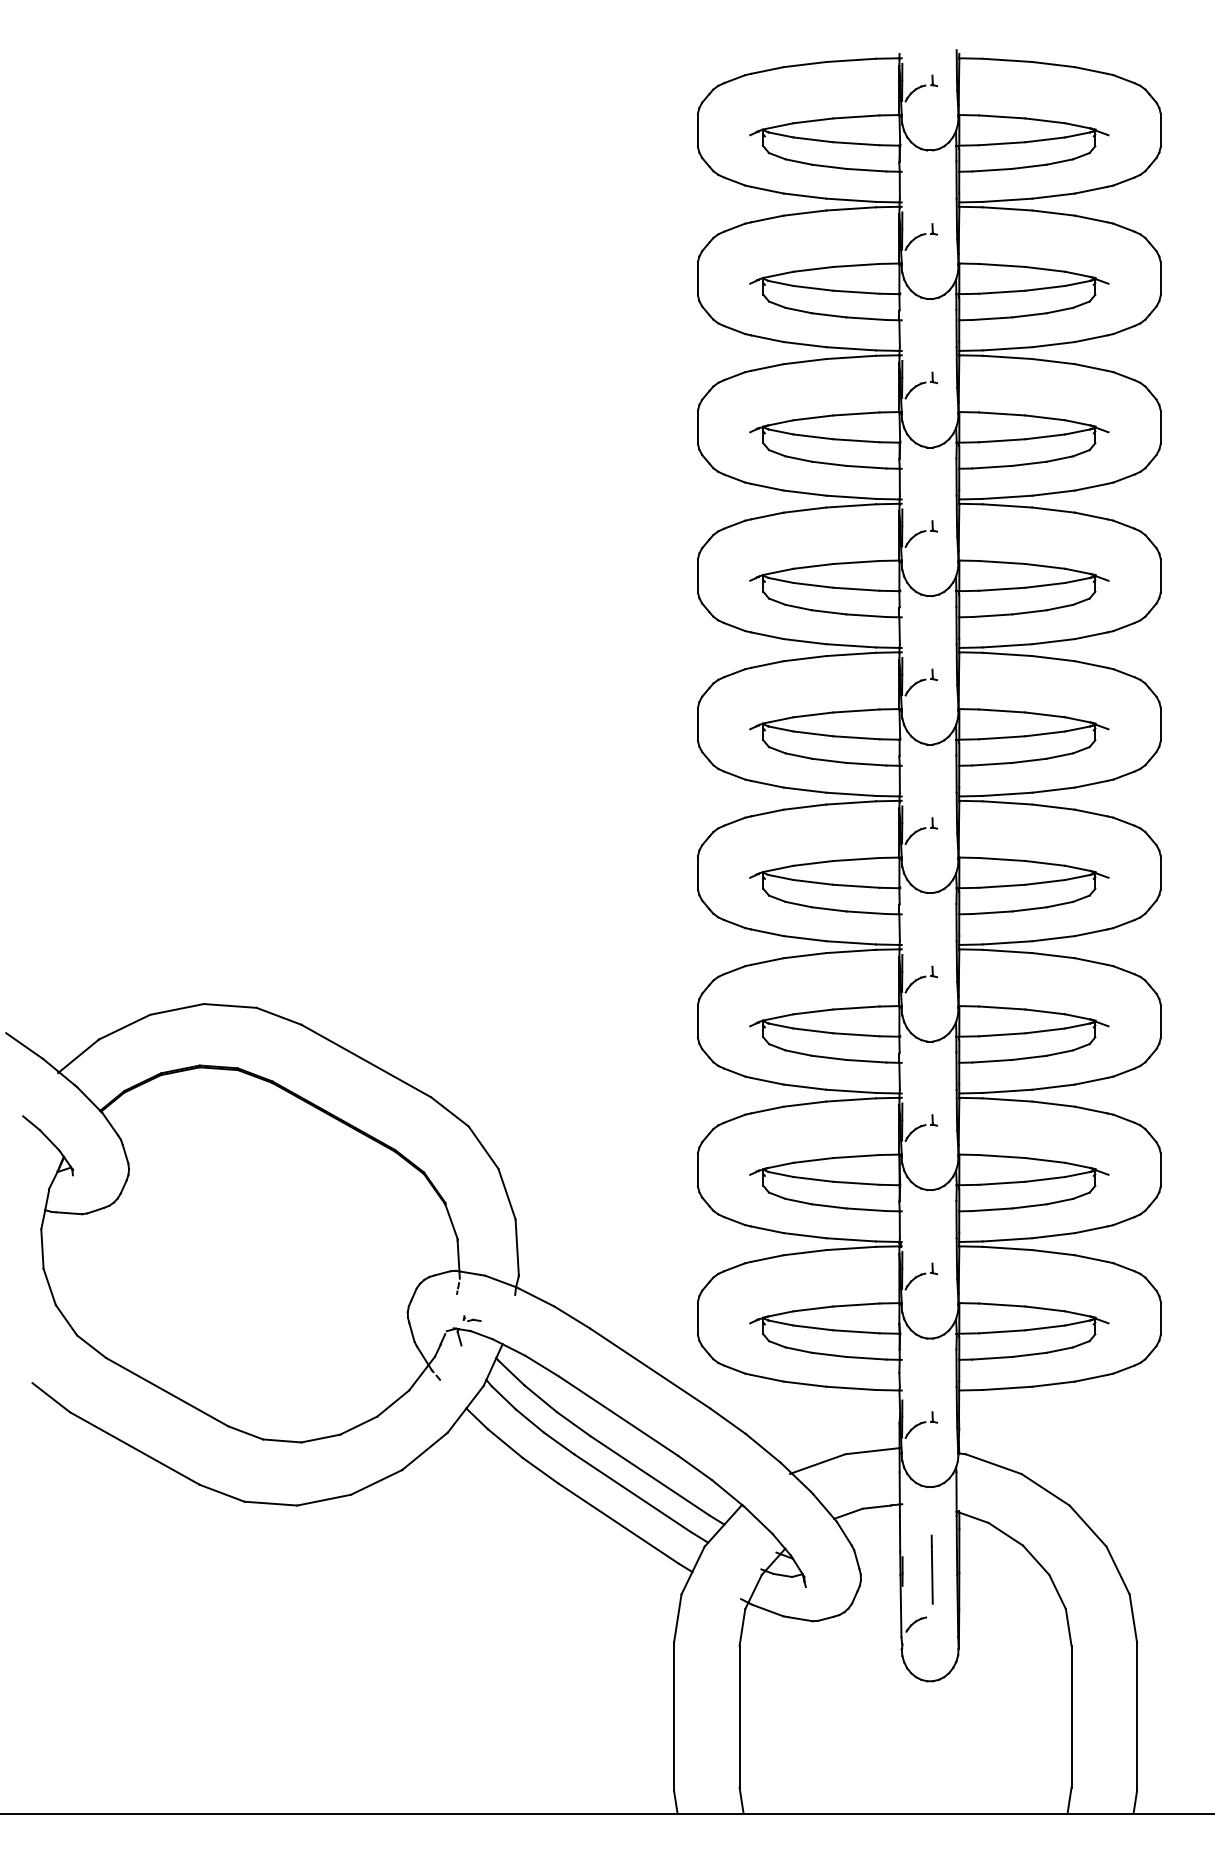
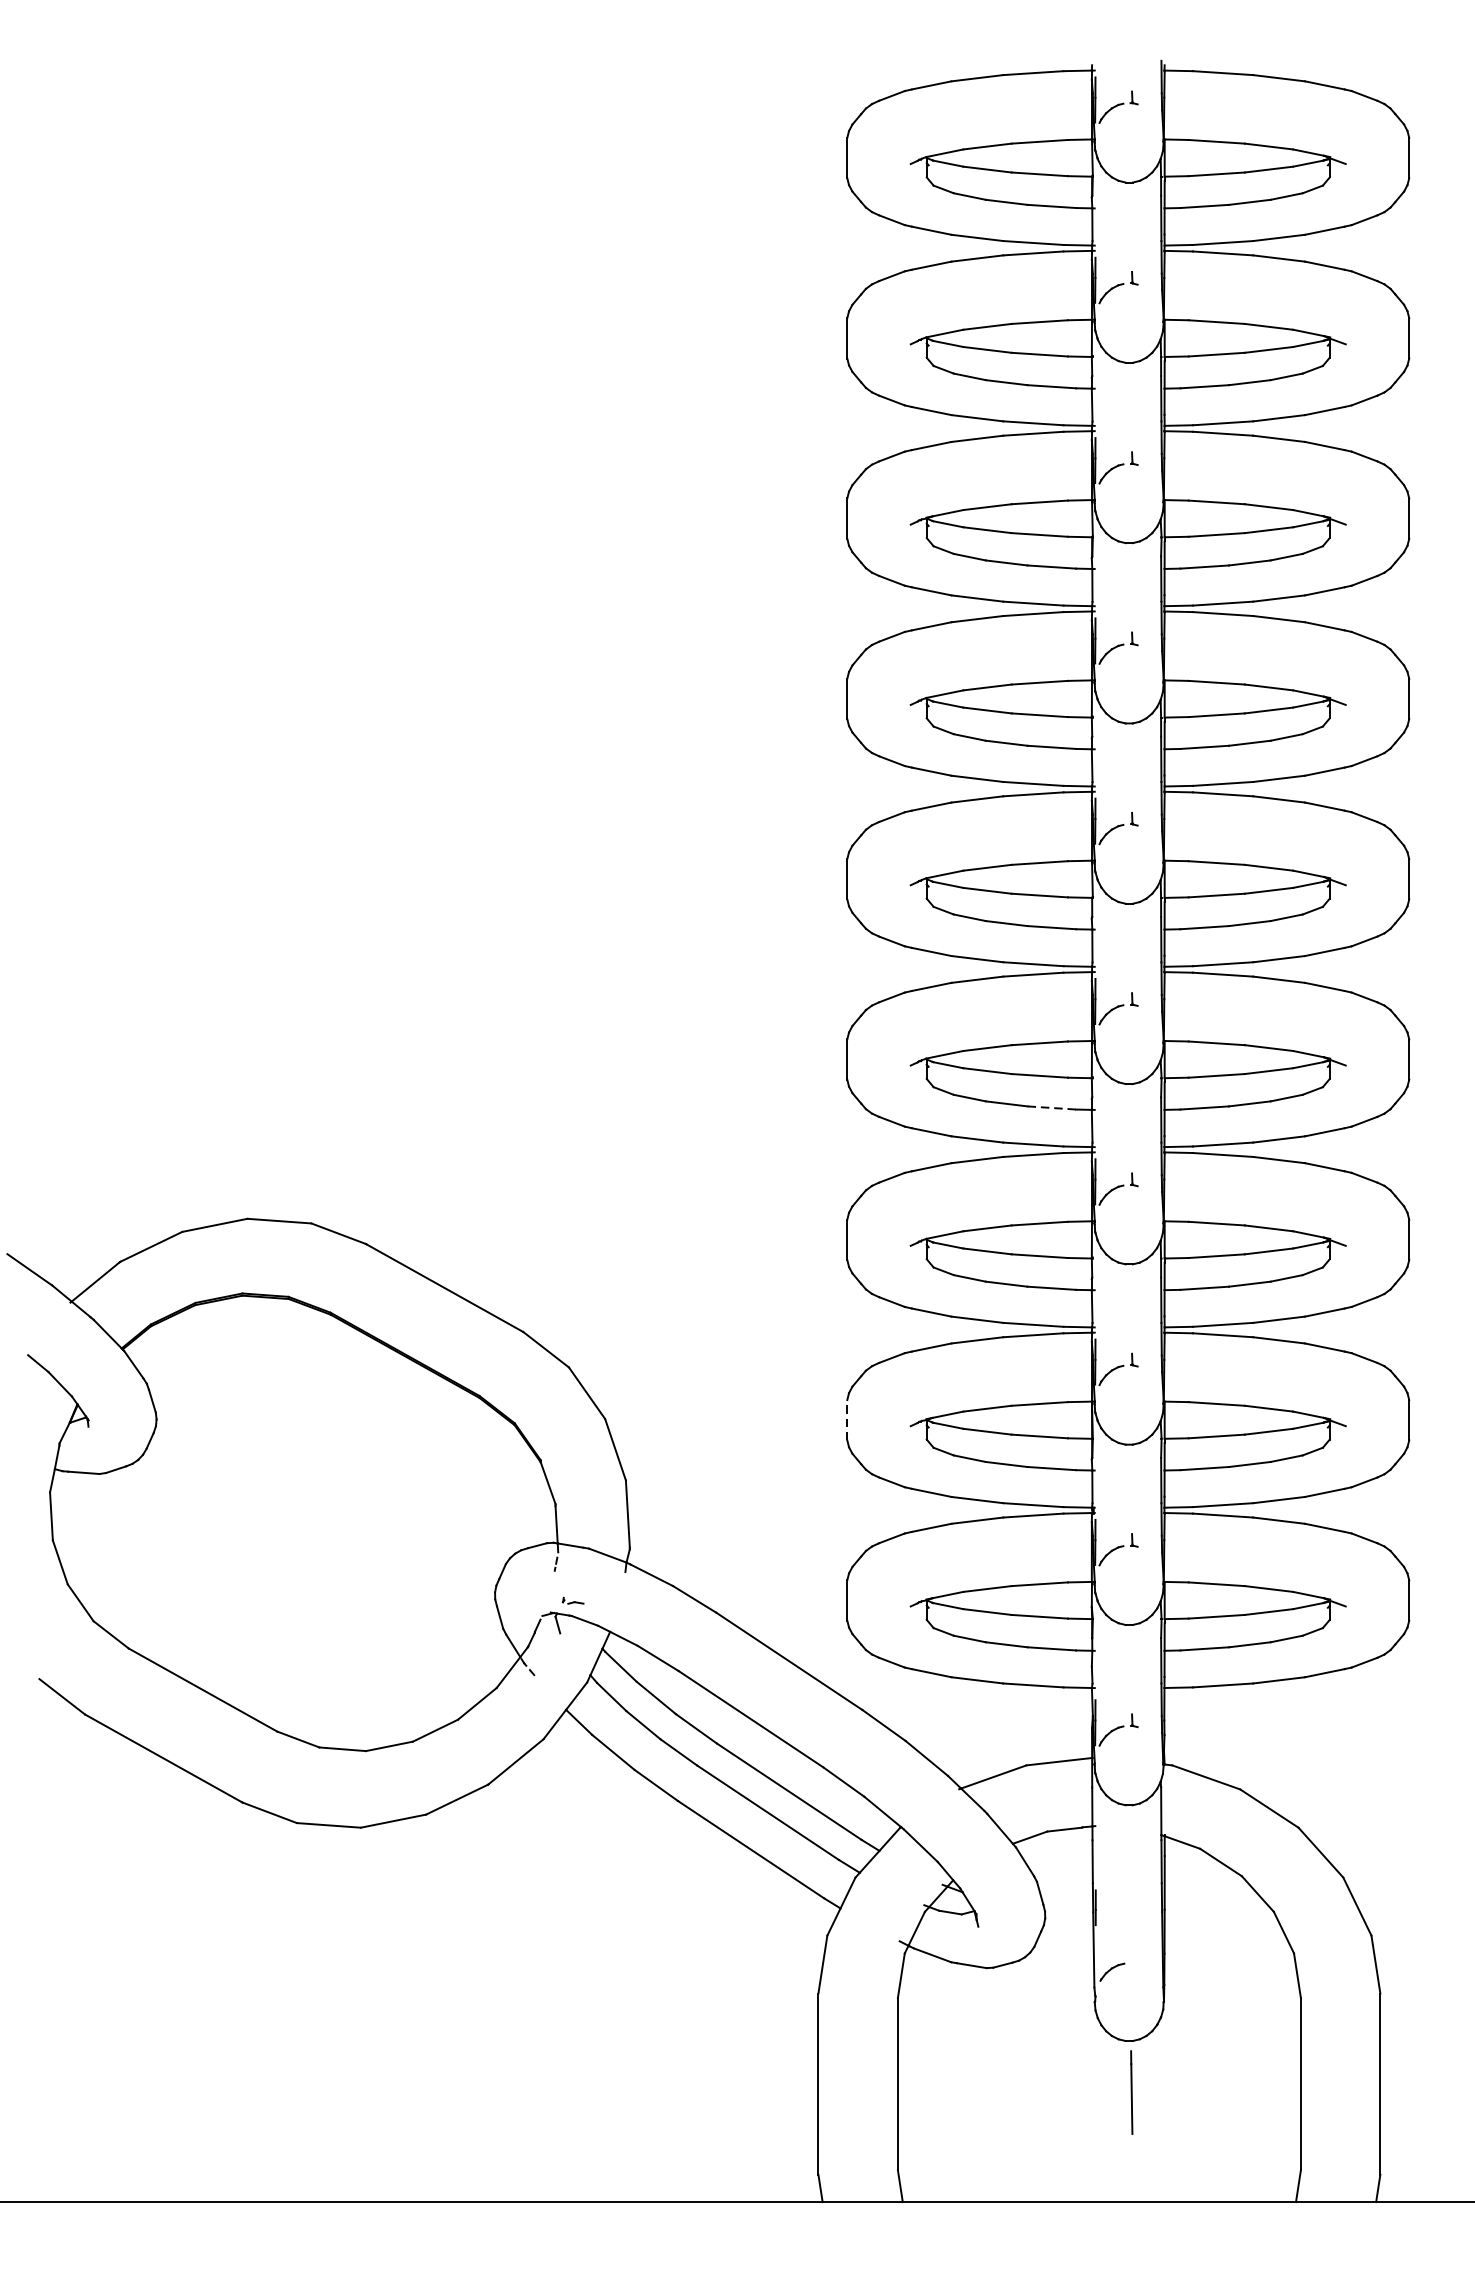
line: (866, 912) -> (1051, 1107), solid -> dashed
line: (697, 1169) -> (846, 1419), solid -> dashed
line: (931, 1569) -> (1130, 2092), moved

